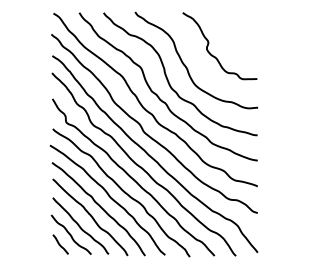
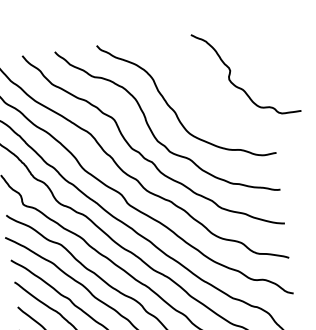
curve: (209, 43) -> (231, 71), moved

